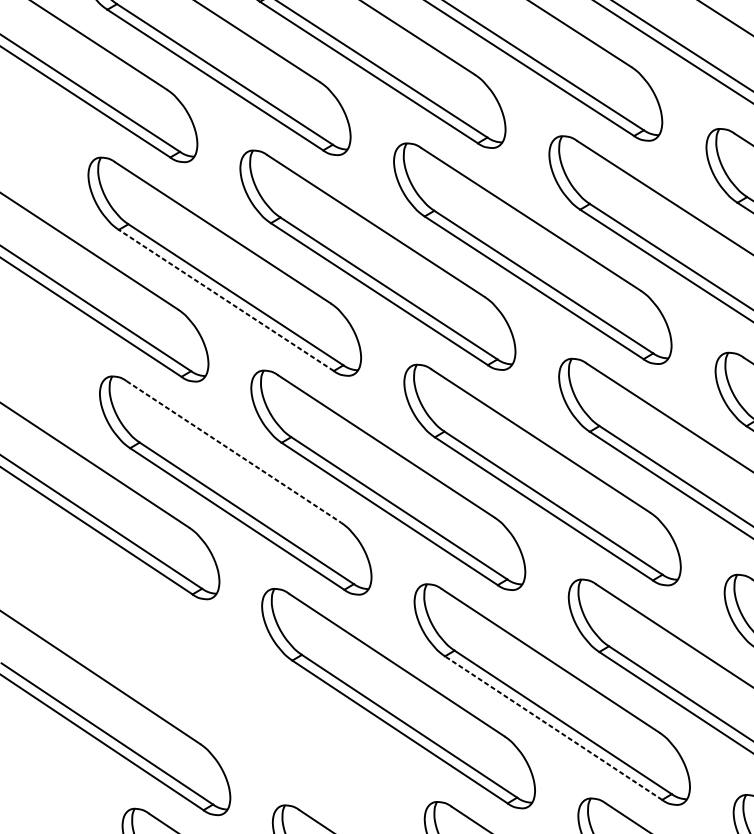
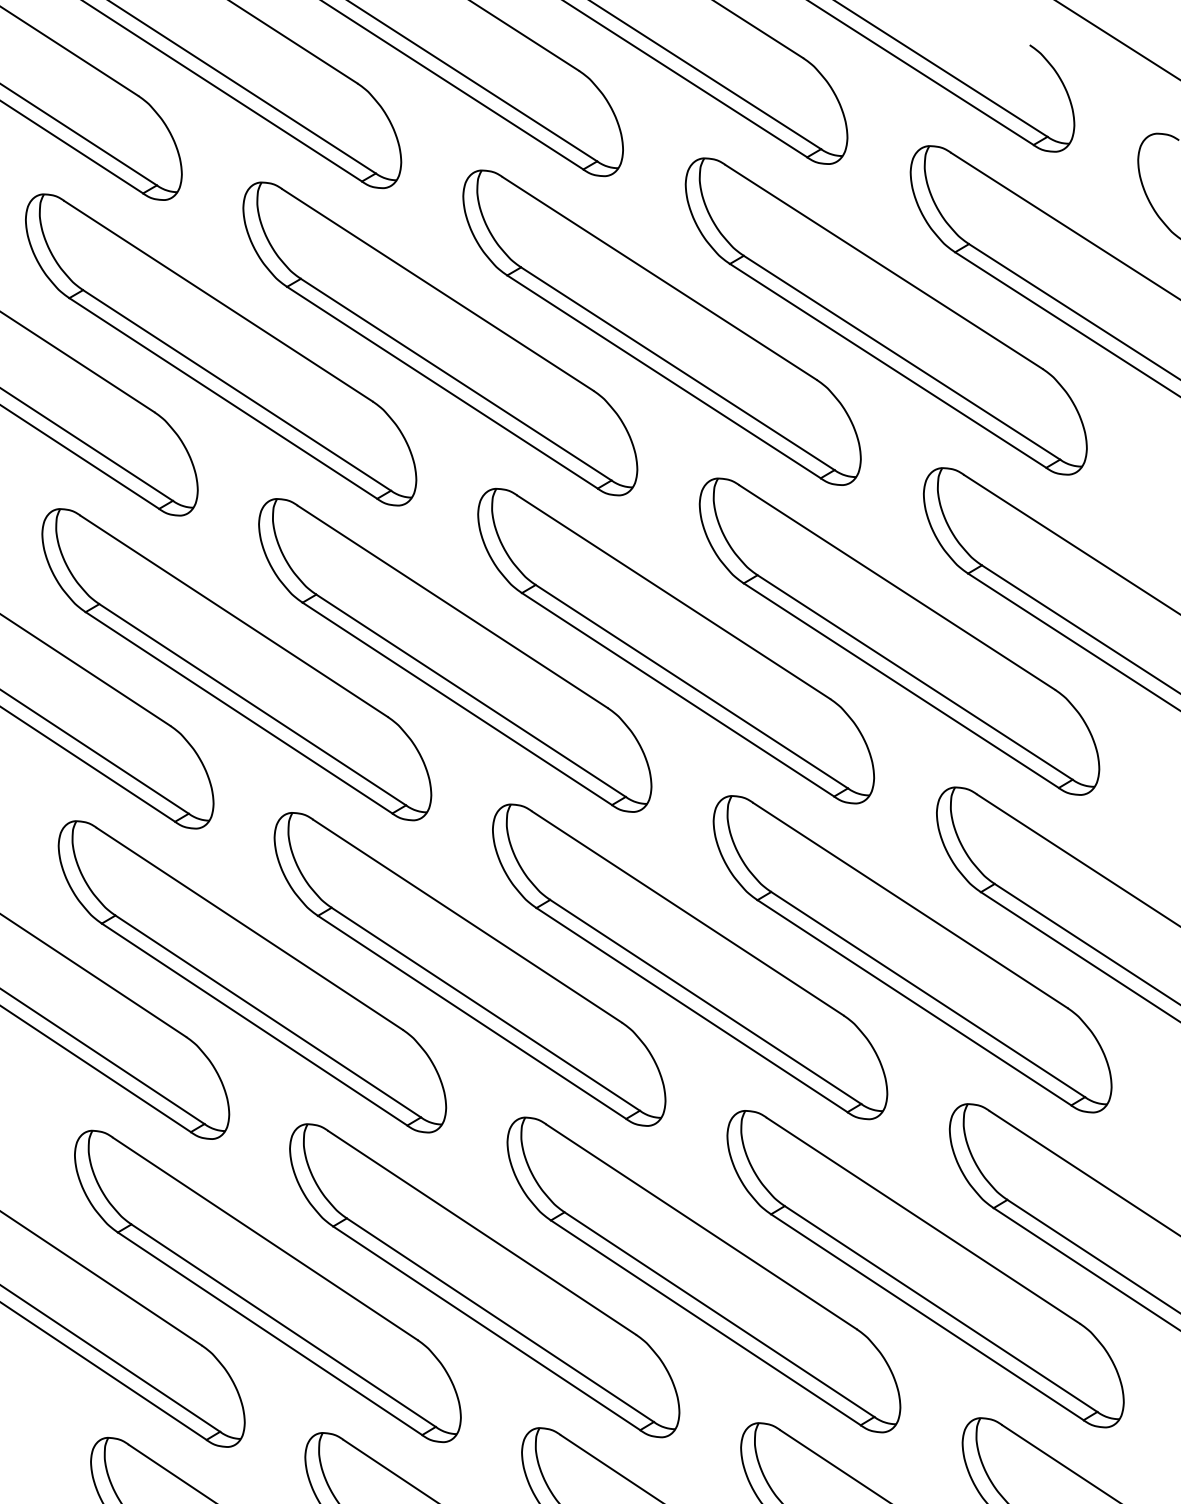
line: (225, 300) -> (238, 712), dashed -> solid
line: (234, 452) -> (250, 929), dashed -> solid
part: (246, 702) -> (267, 1286), added
line: (553, 727) -> (705, 1322), dashed -> solid

